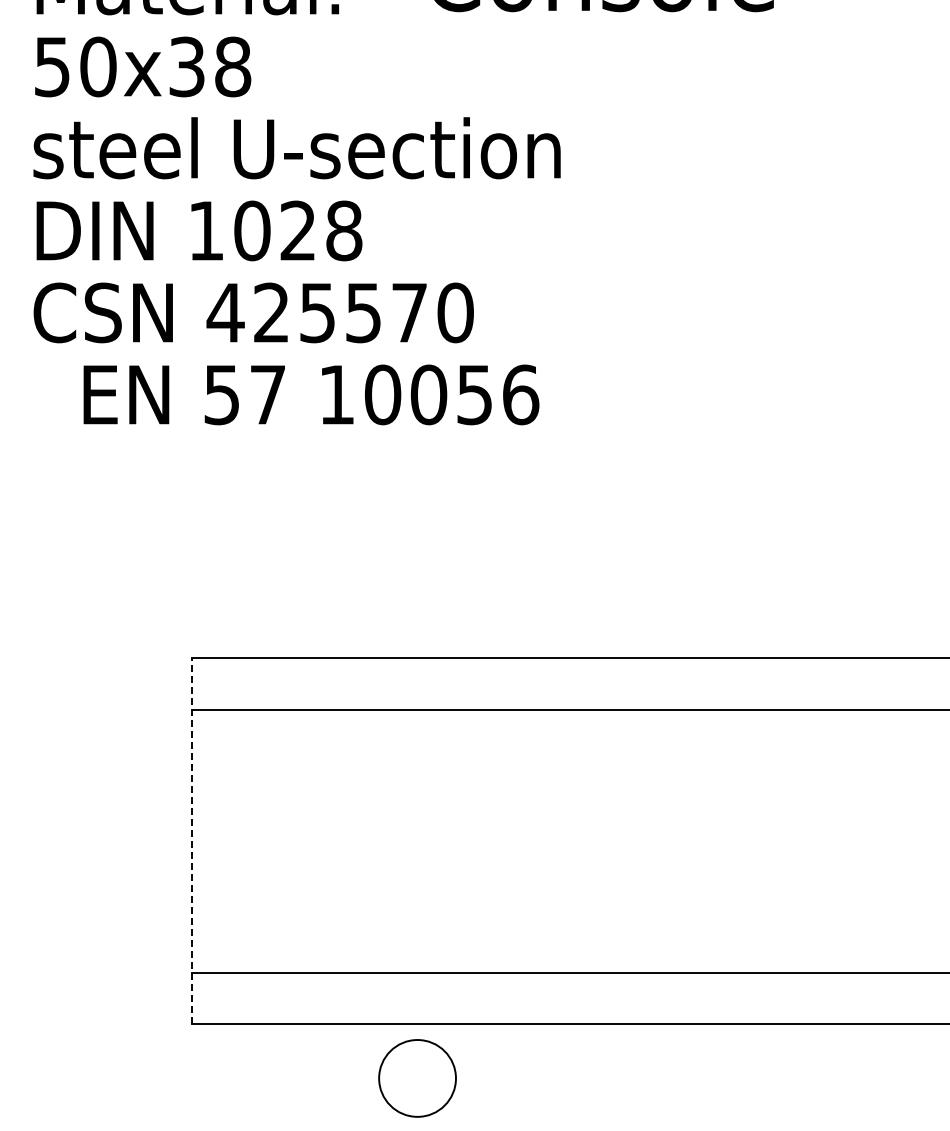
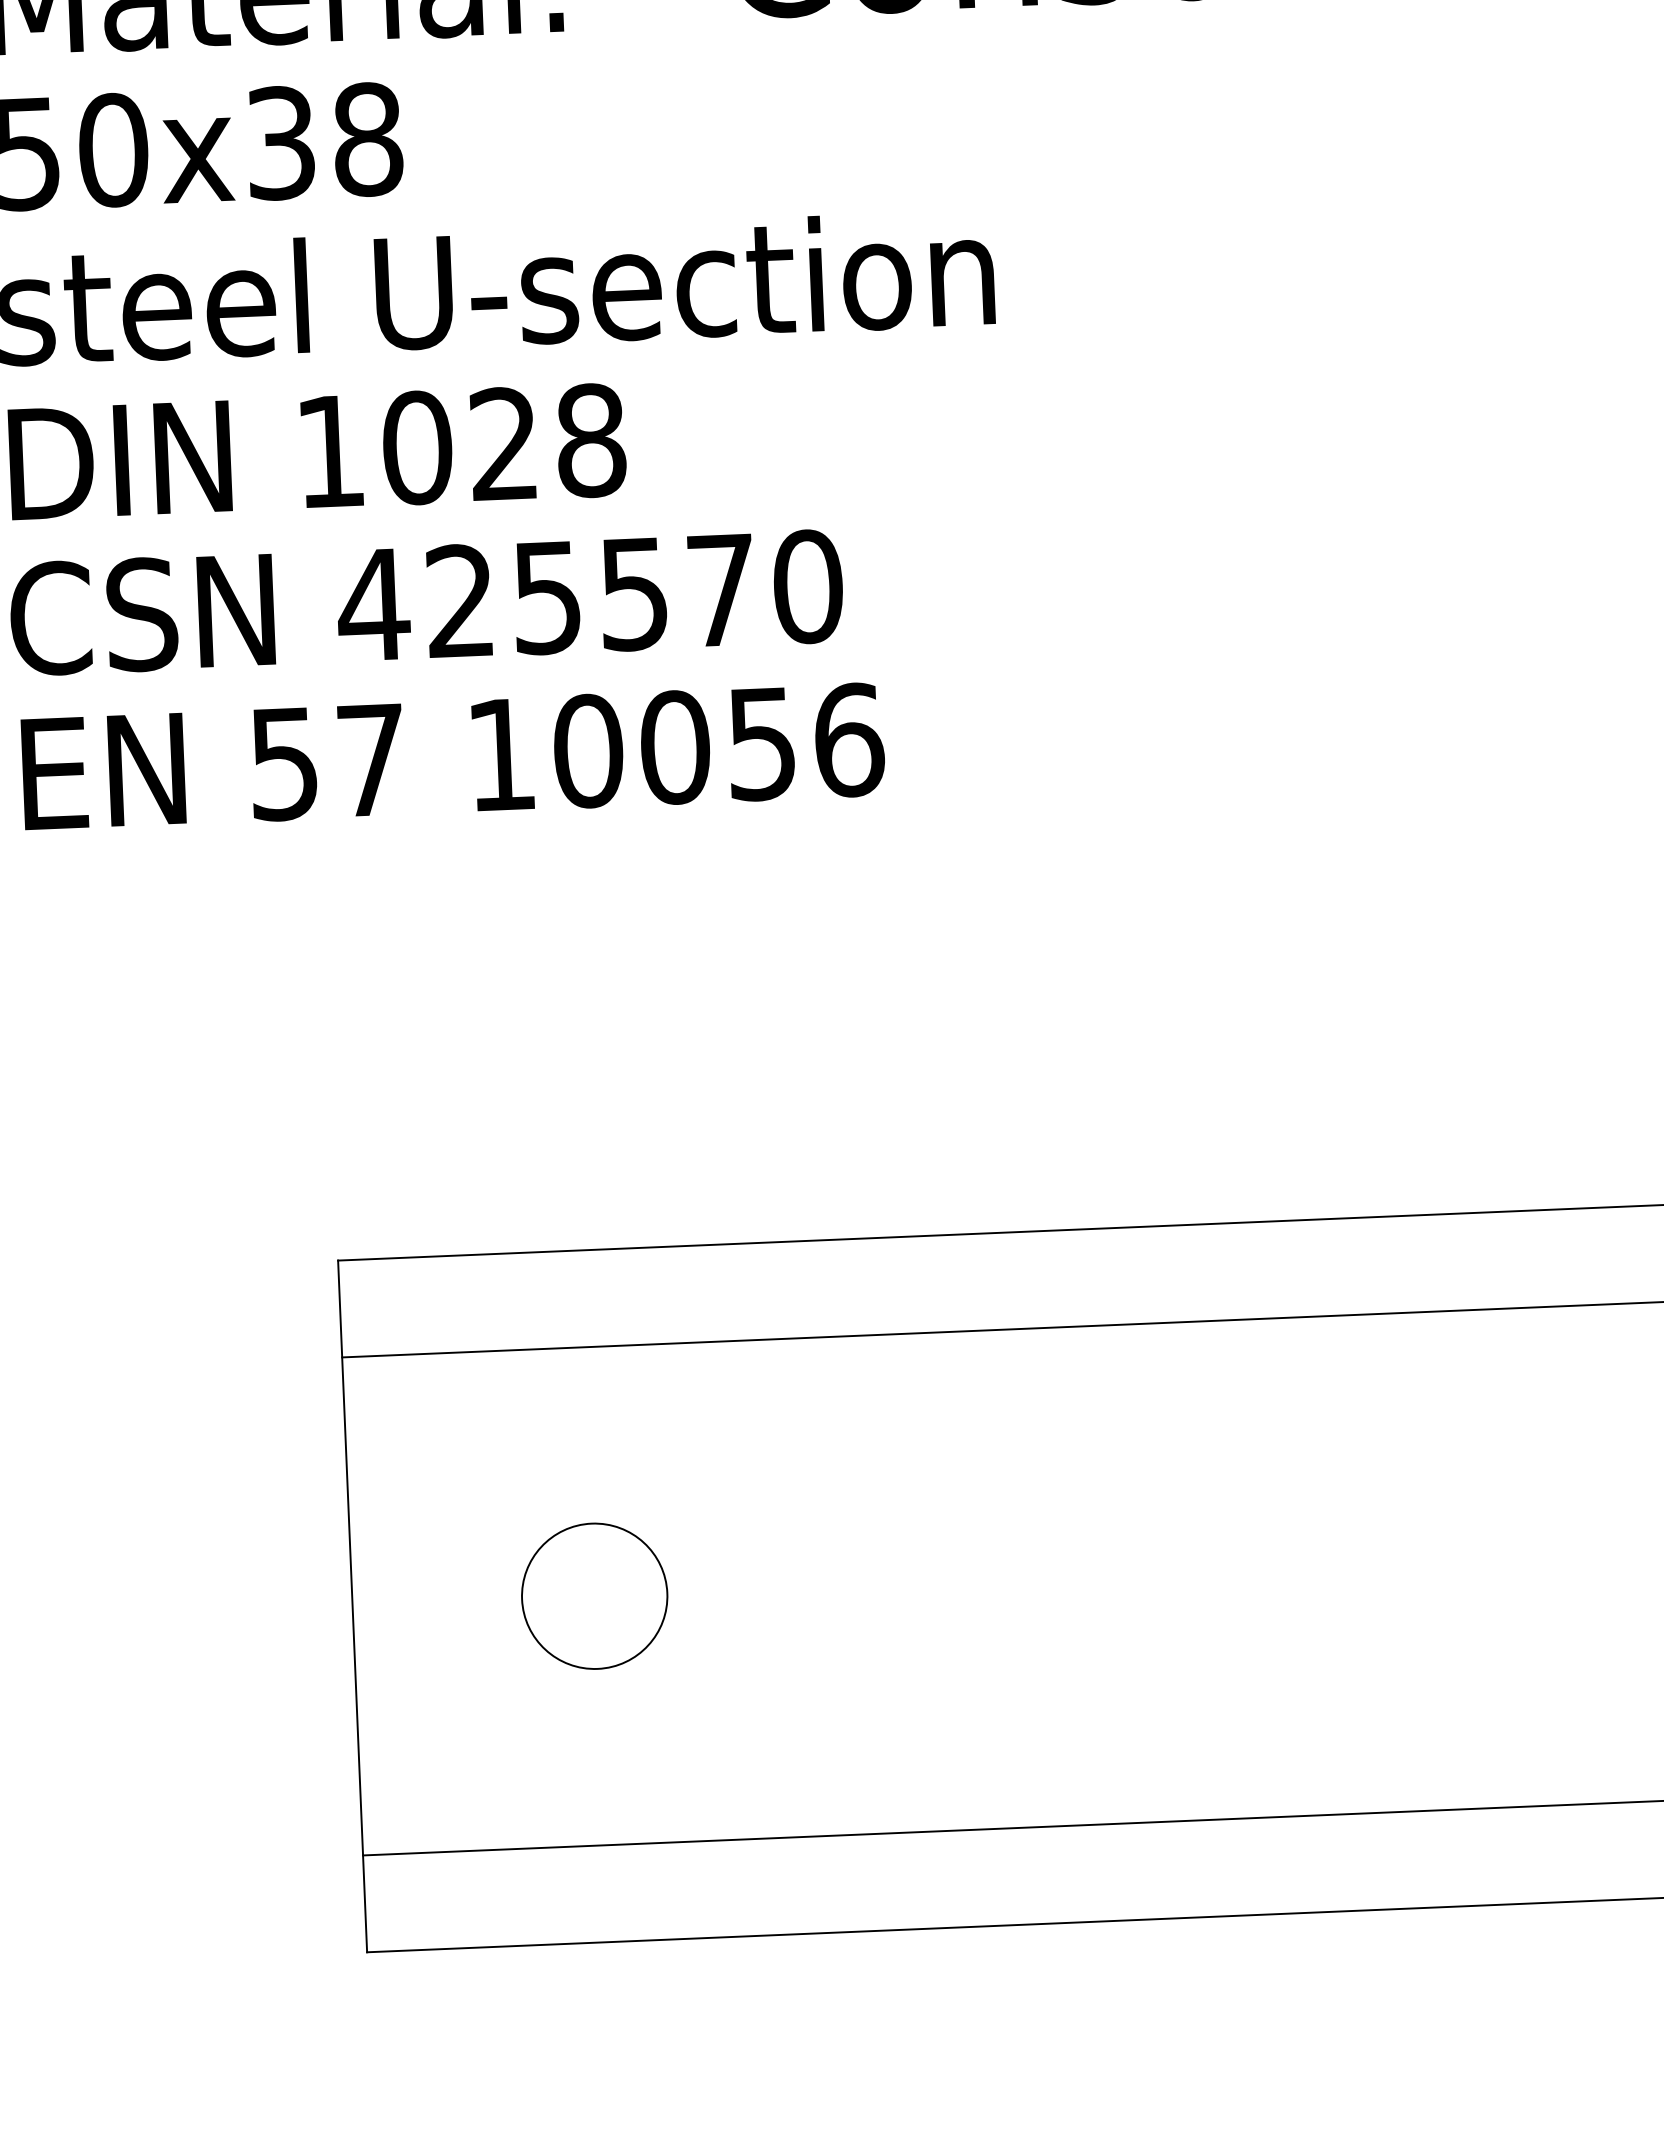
text: (311, 394) -> (453, 756), moved
line: (192, 840) -> (352, 1604), dashed -> solid
circle: (417, 1078) -> (594, 1596), moved

